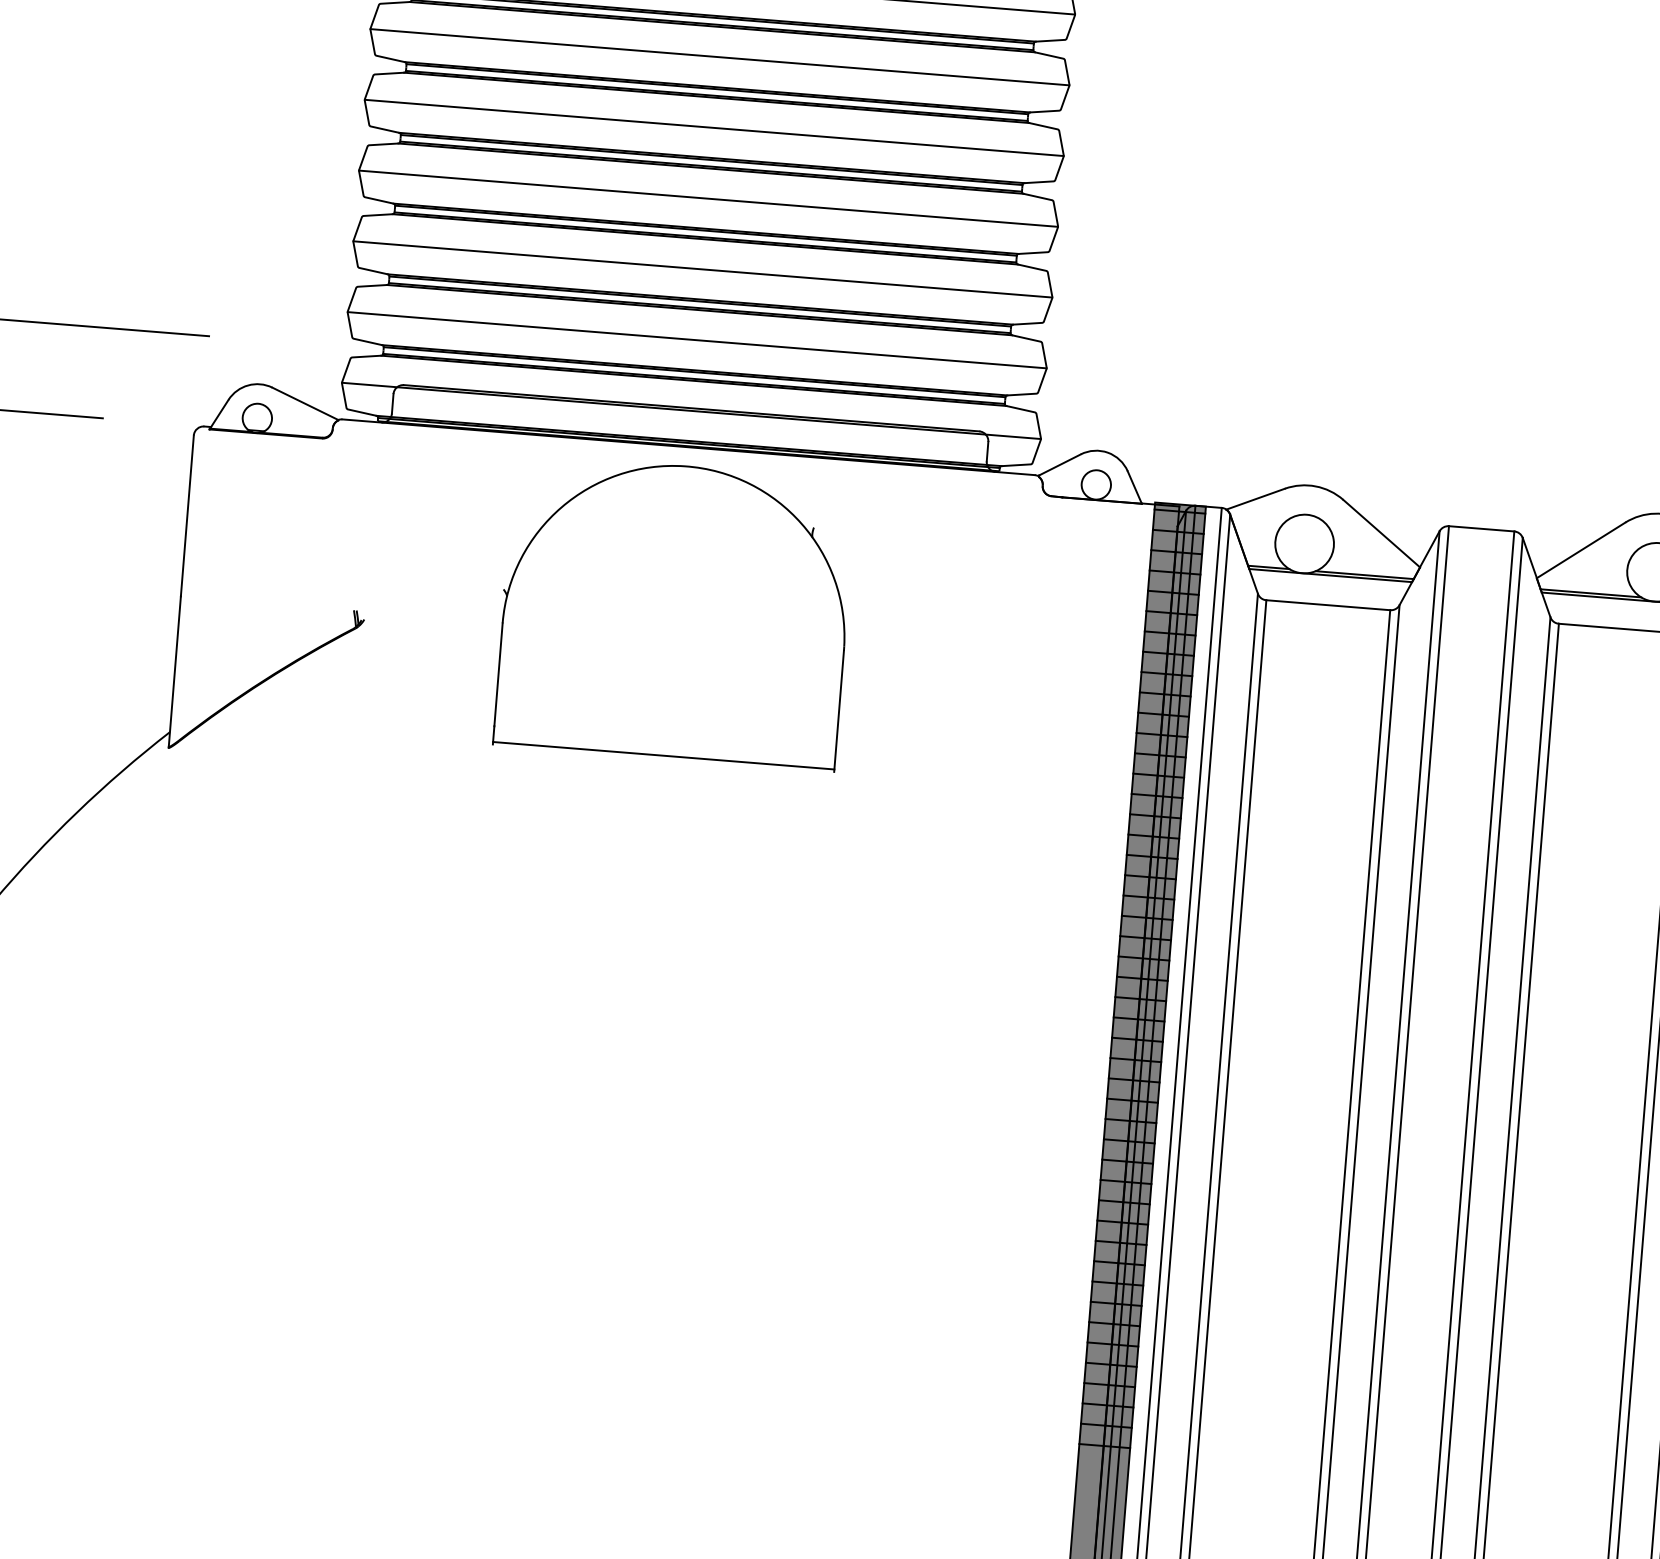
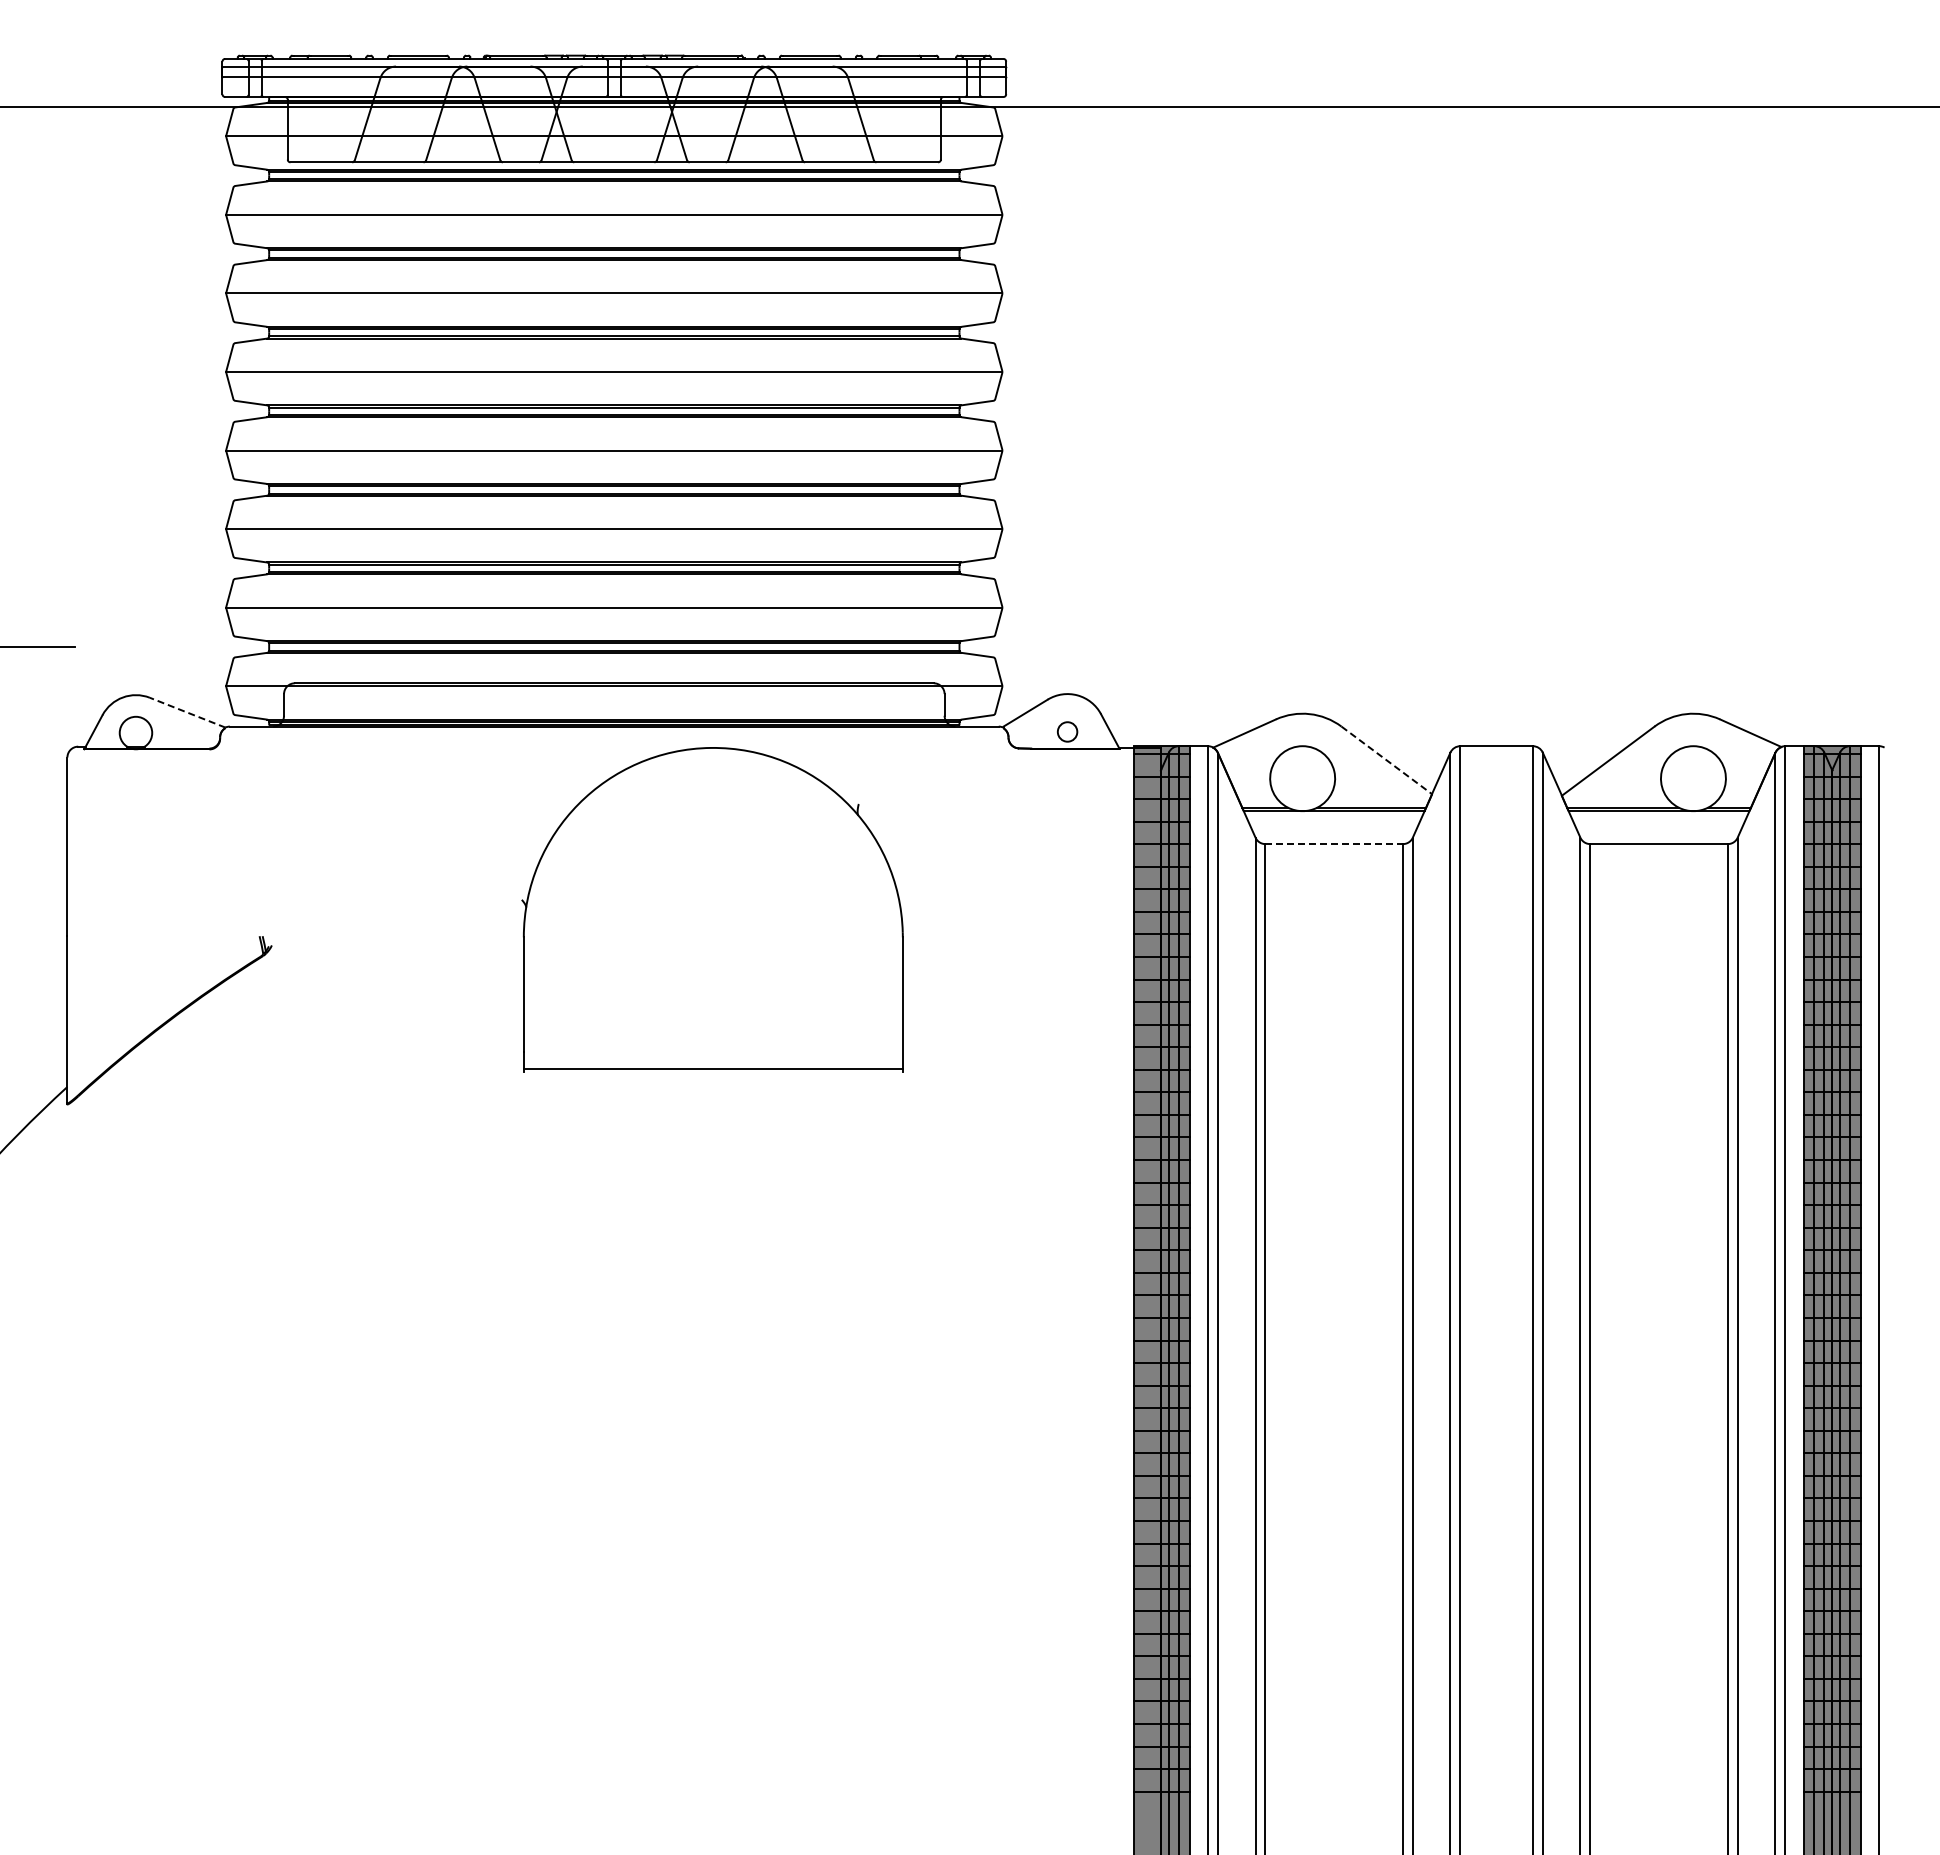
line: (305, 403) -> (187, 712), solid -> dashed
circle: (1096, 484) -> (1067, 731), size x0.6
line: (1382, 533) -> (1387, 760), solid -> dashed
line: (1328, 605) -> (1334, 844), solid -> dashed
part: (674, 611) -> (712, 909), moved

